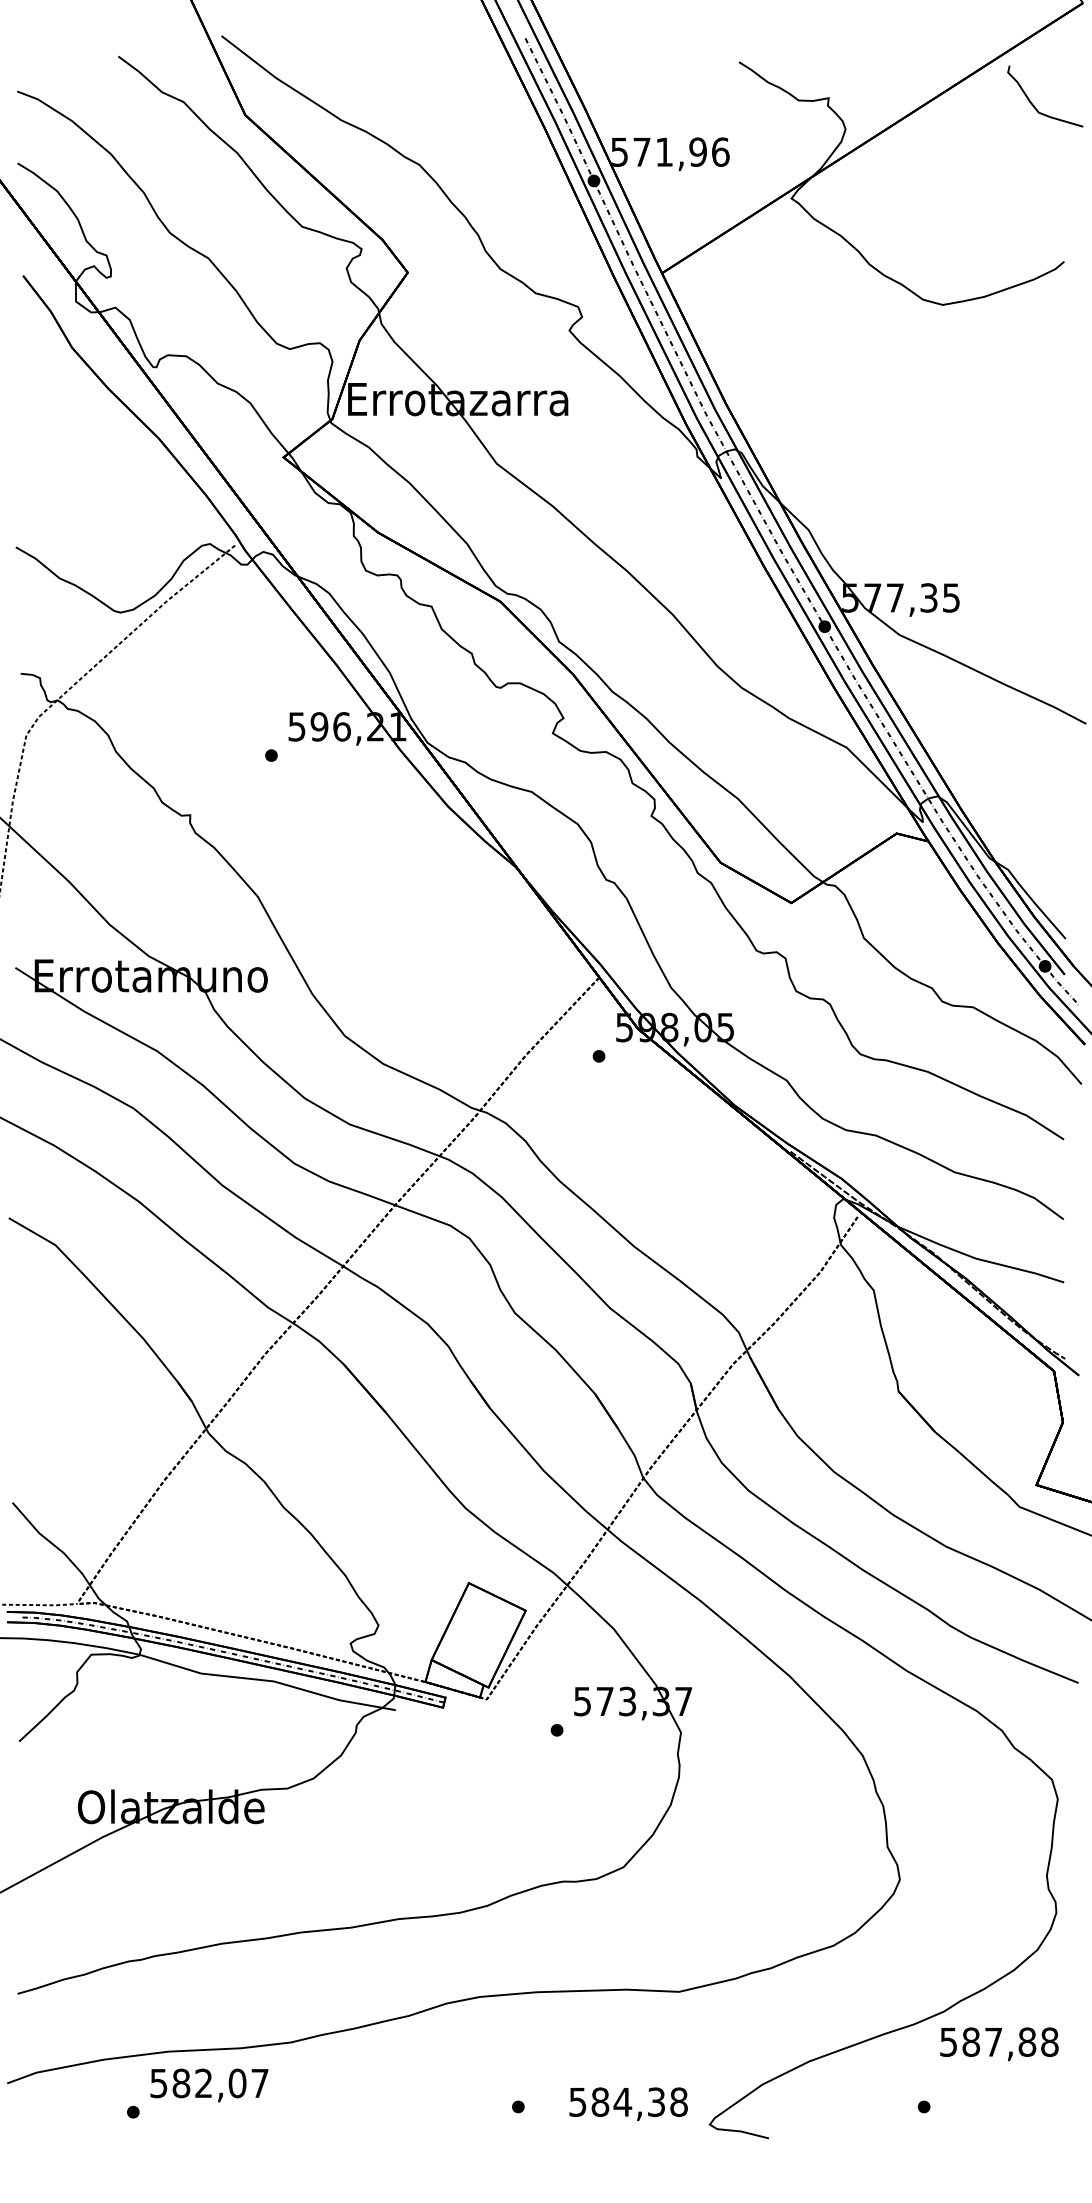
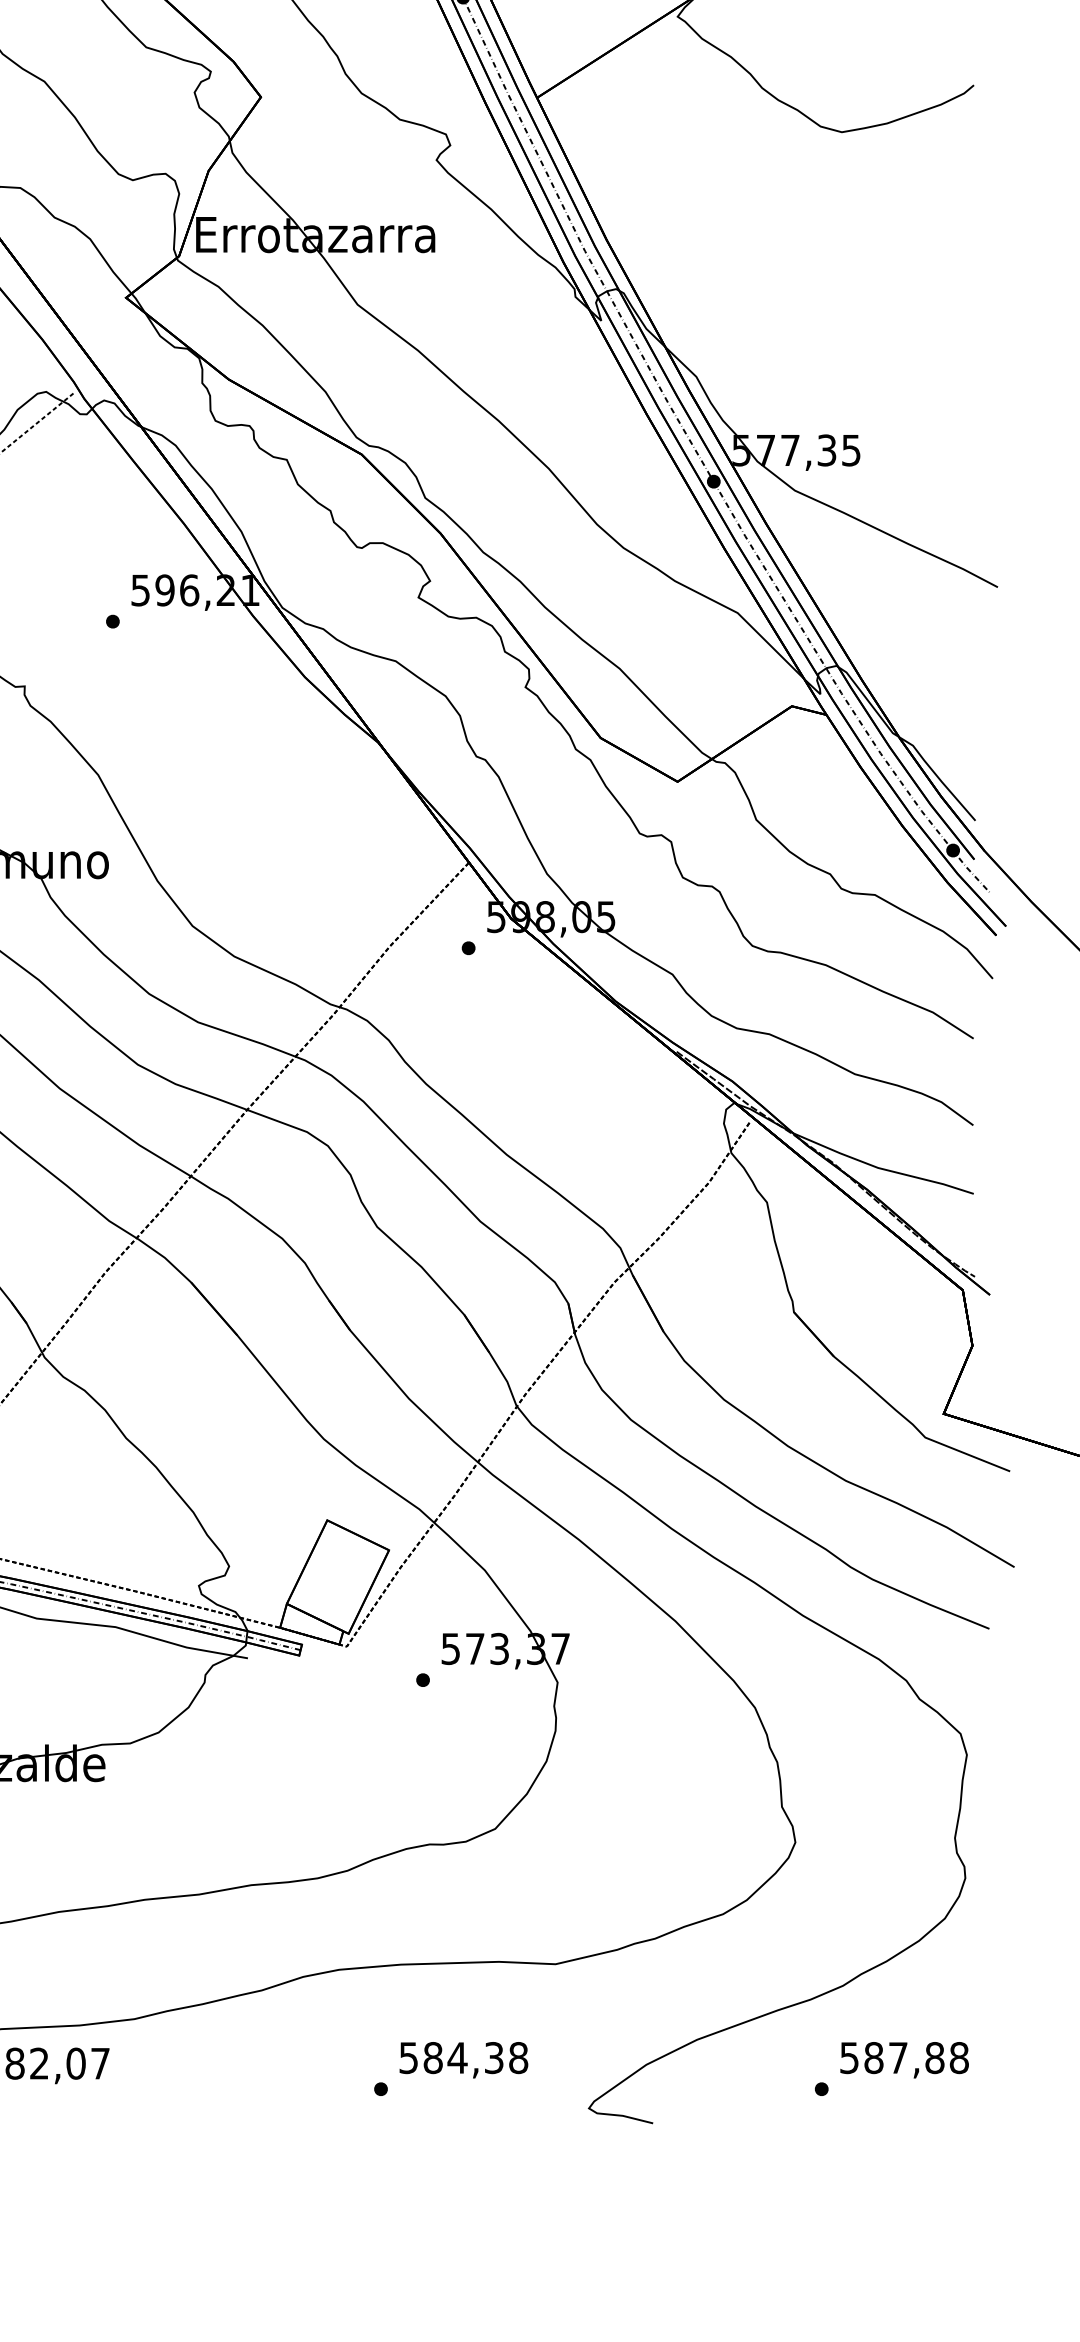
text: (999, 2043) -> (904, 2059), moved
text: (628, 2103) -> (463, 2059), moved

